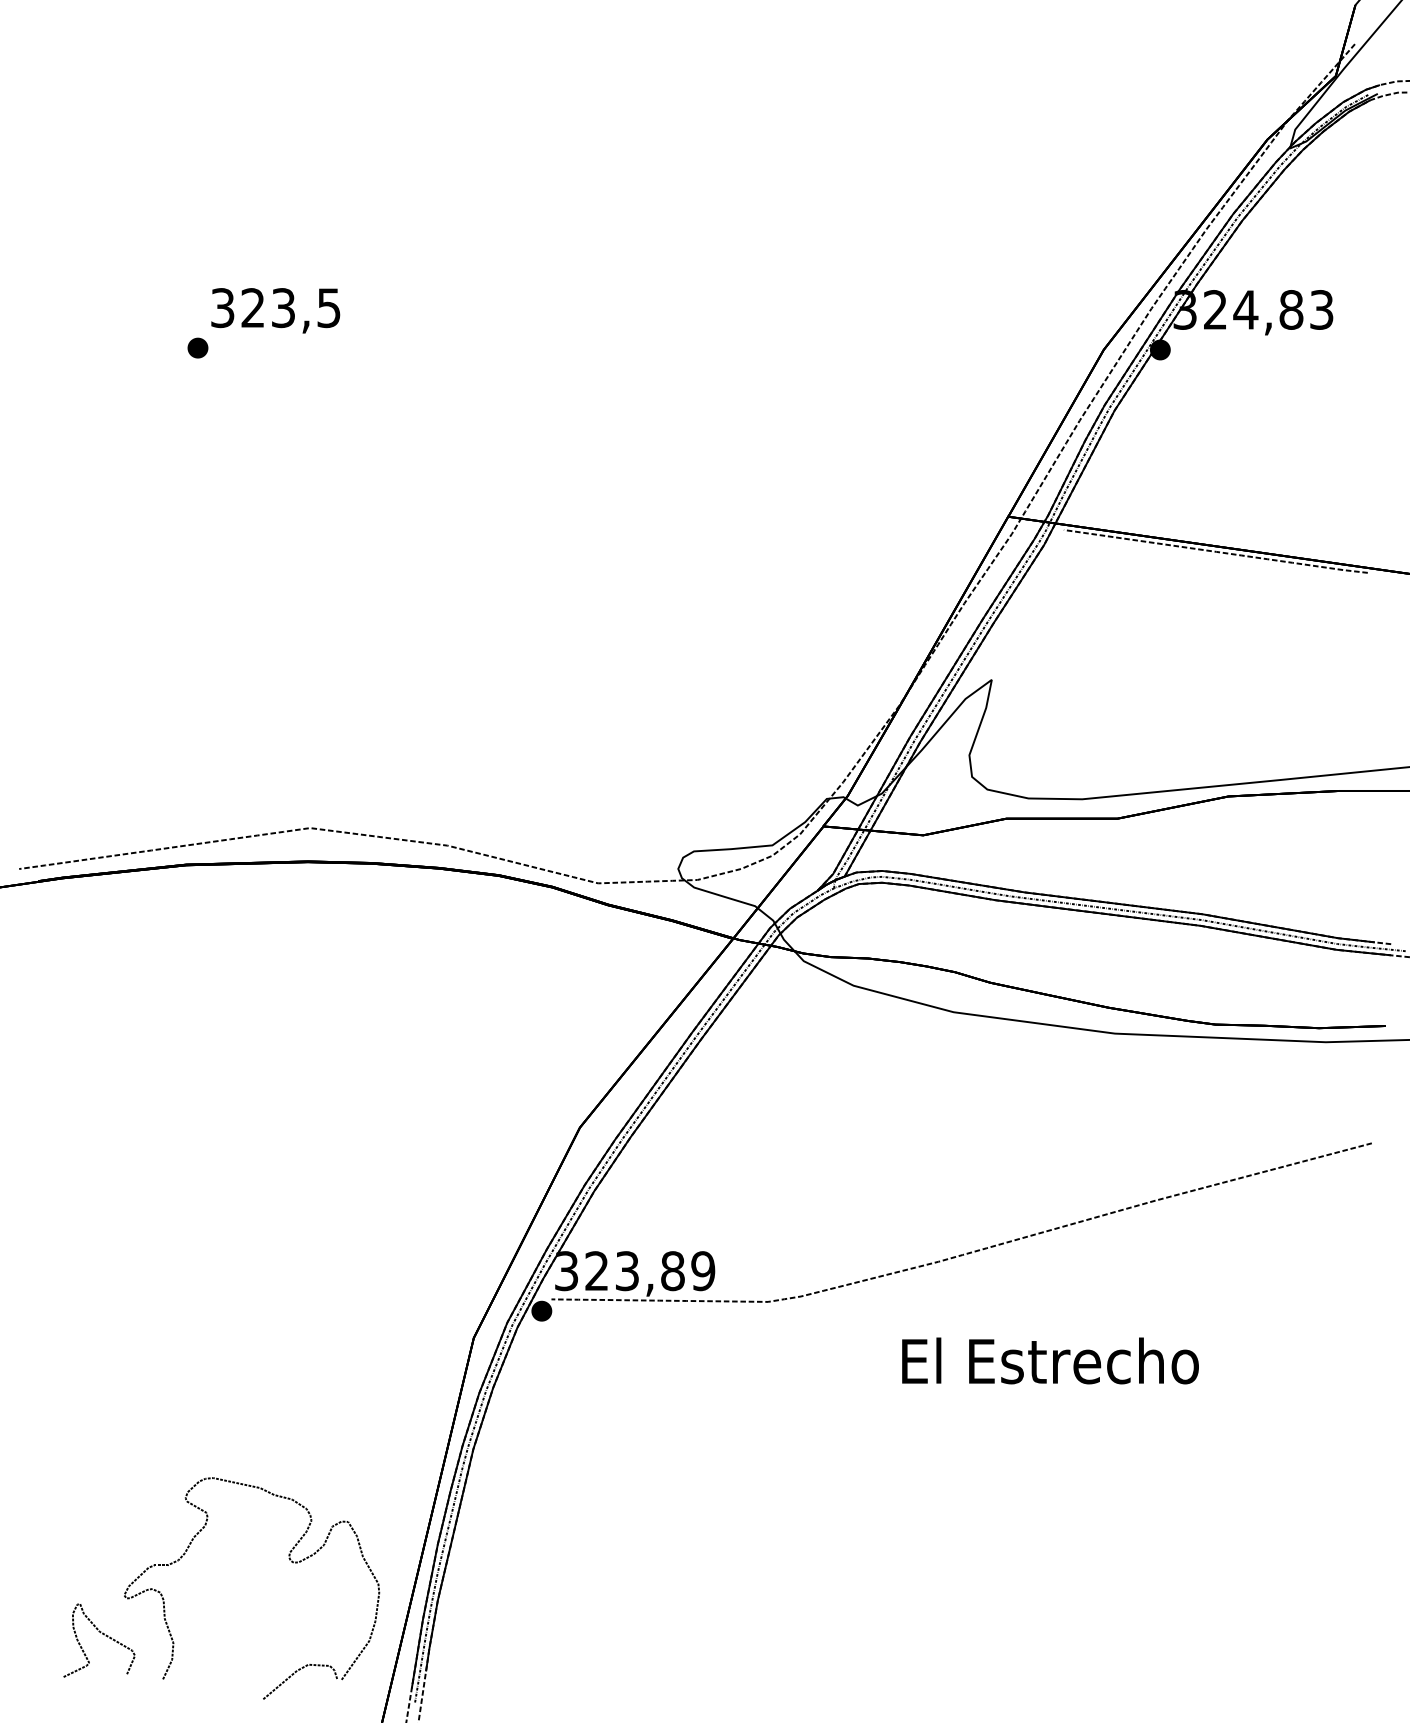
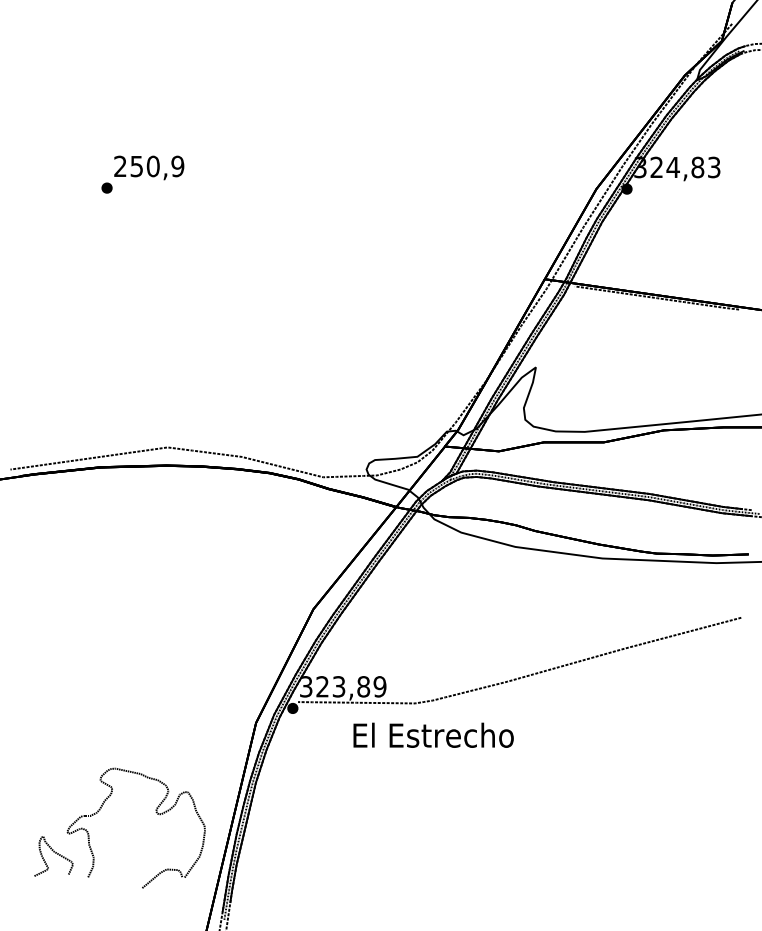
text: (276, 308) -> (149, 166), 323,5 -> 250,9
text: (1050, 1359) -> (433, 734), moved
part: (185, 1555) -> (100, 810), moved

